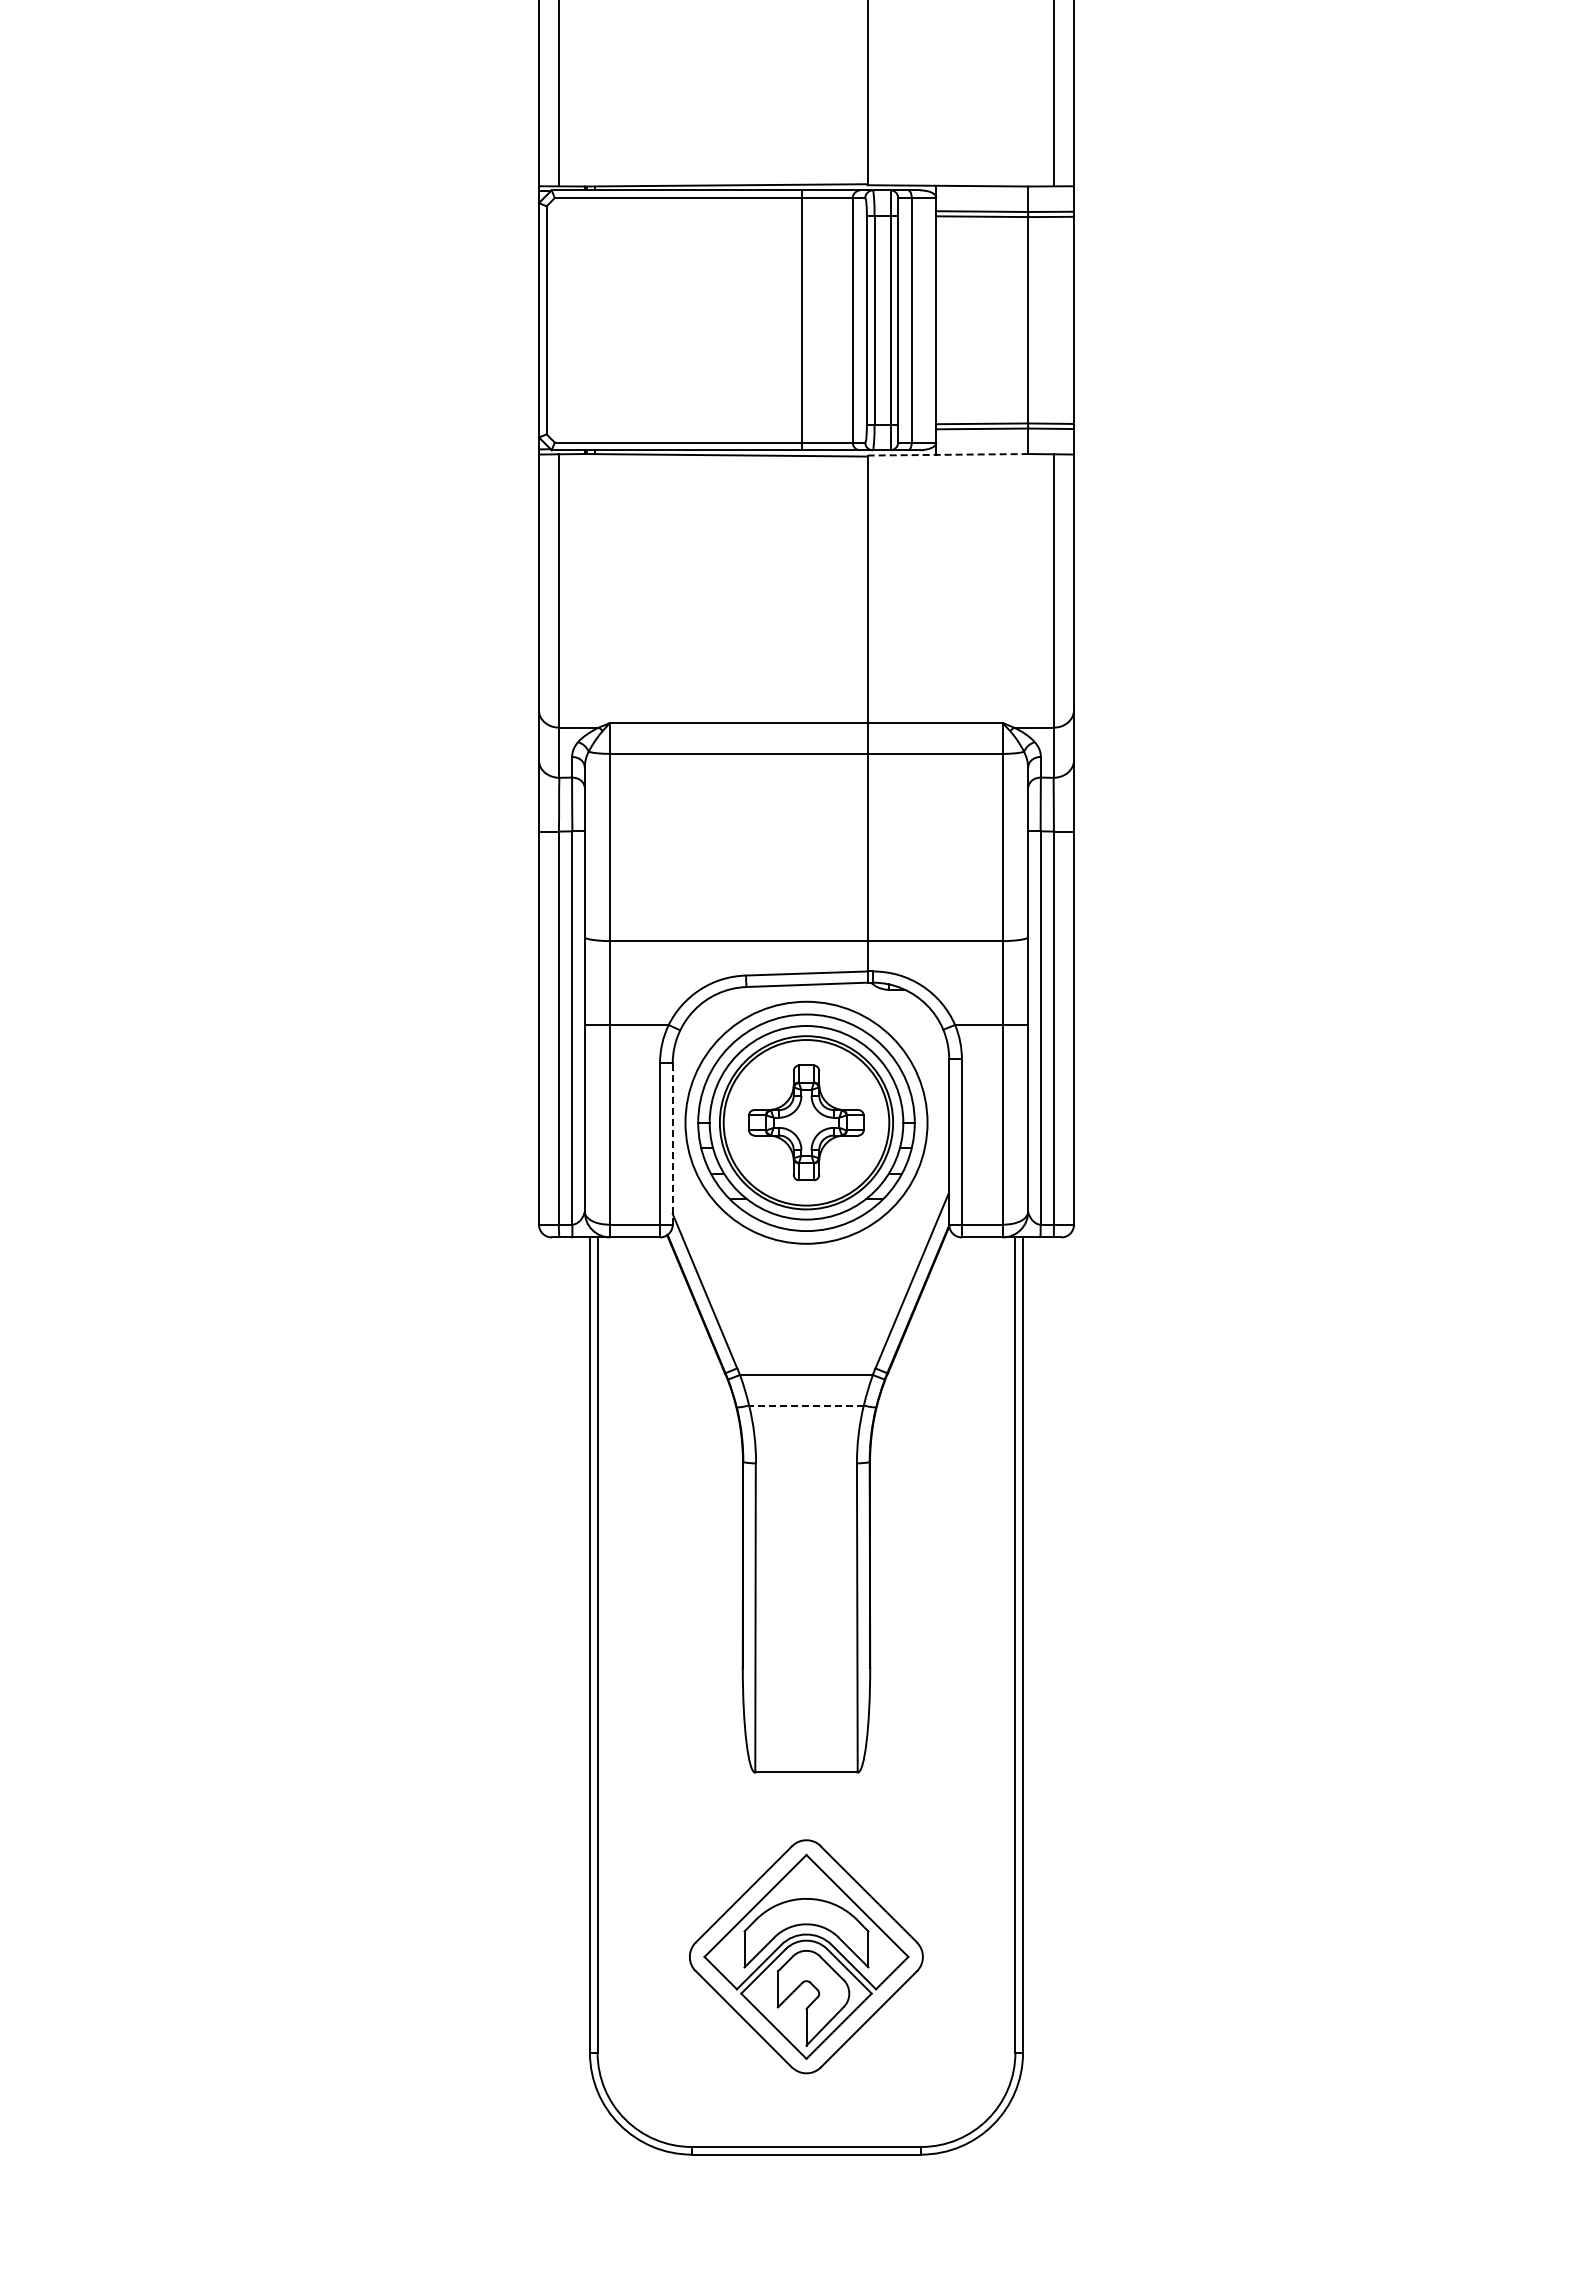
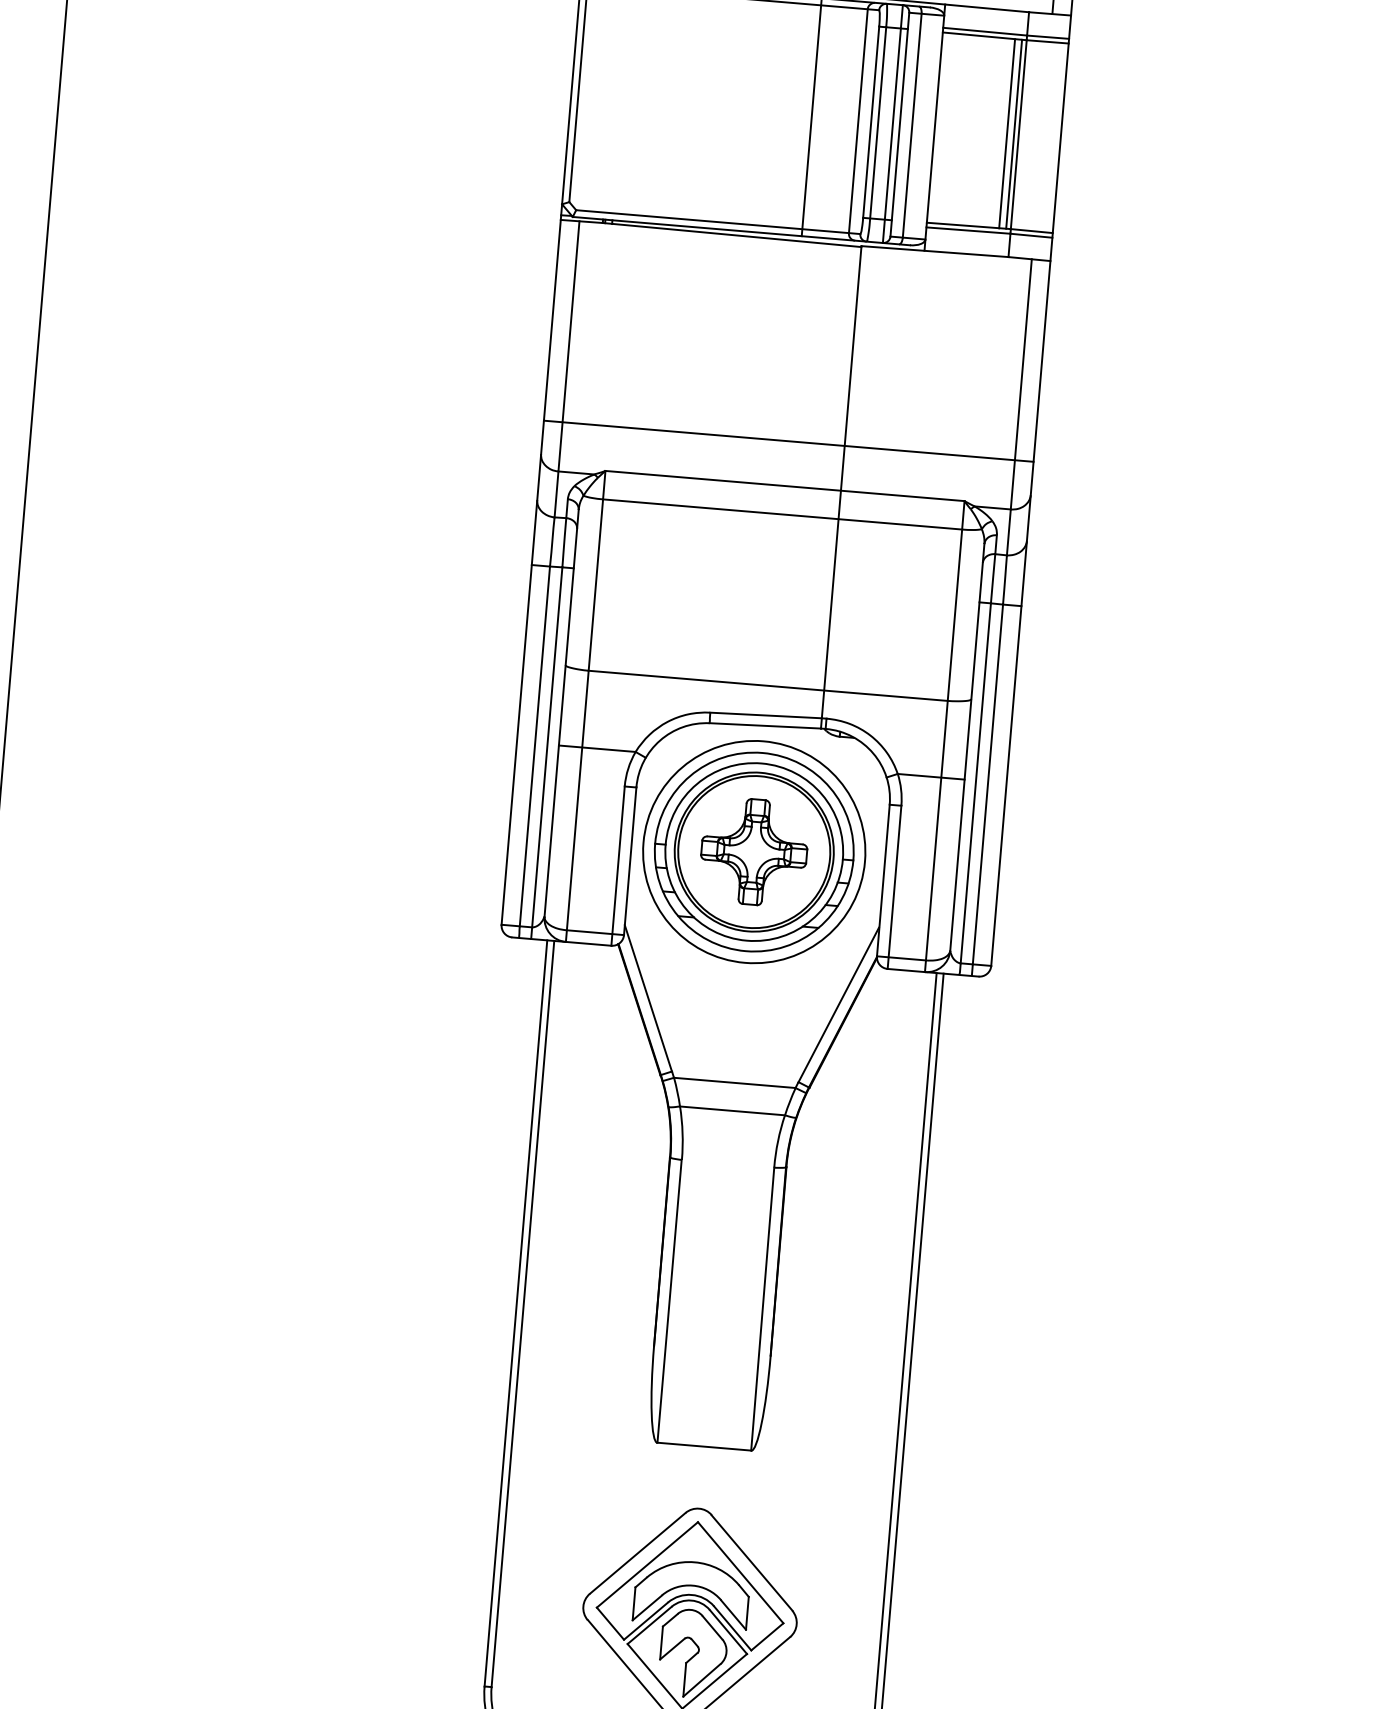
line: (1015, 320) -> (1007, 133), added
line: (1023, 320) -> (1014, 134), added
line: (948, 454) -> (935, 251), dashed -> solid
line: (806, 673) -> (788, 440), added
line: (672, 1144) -> (629, 861), dashed -> solid
line: (805, 1405) -> (731, 1110), dashed -> solid

